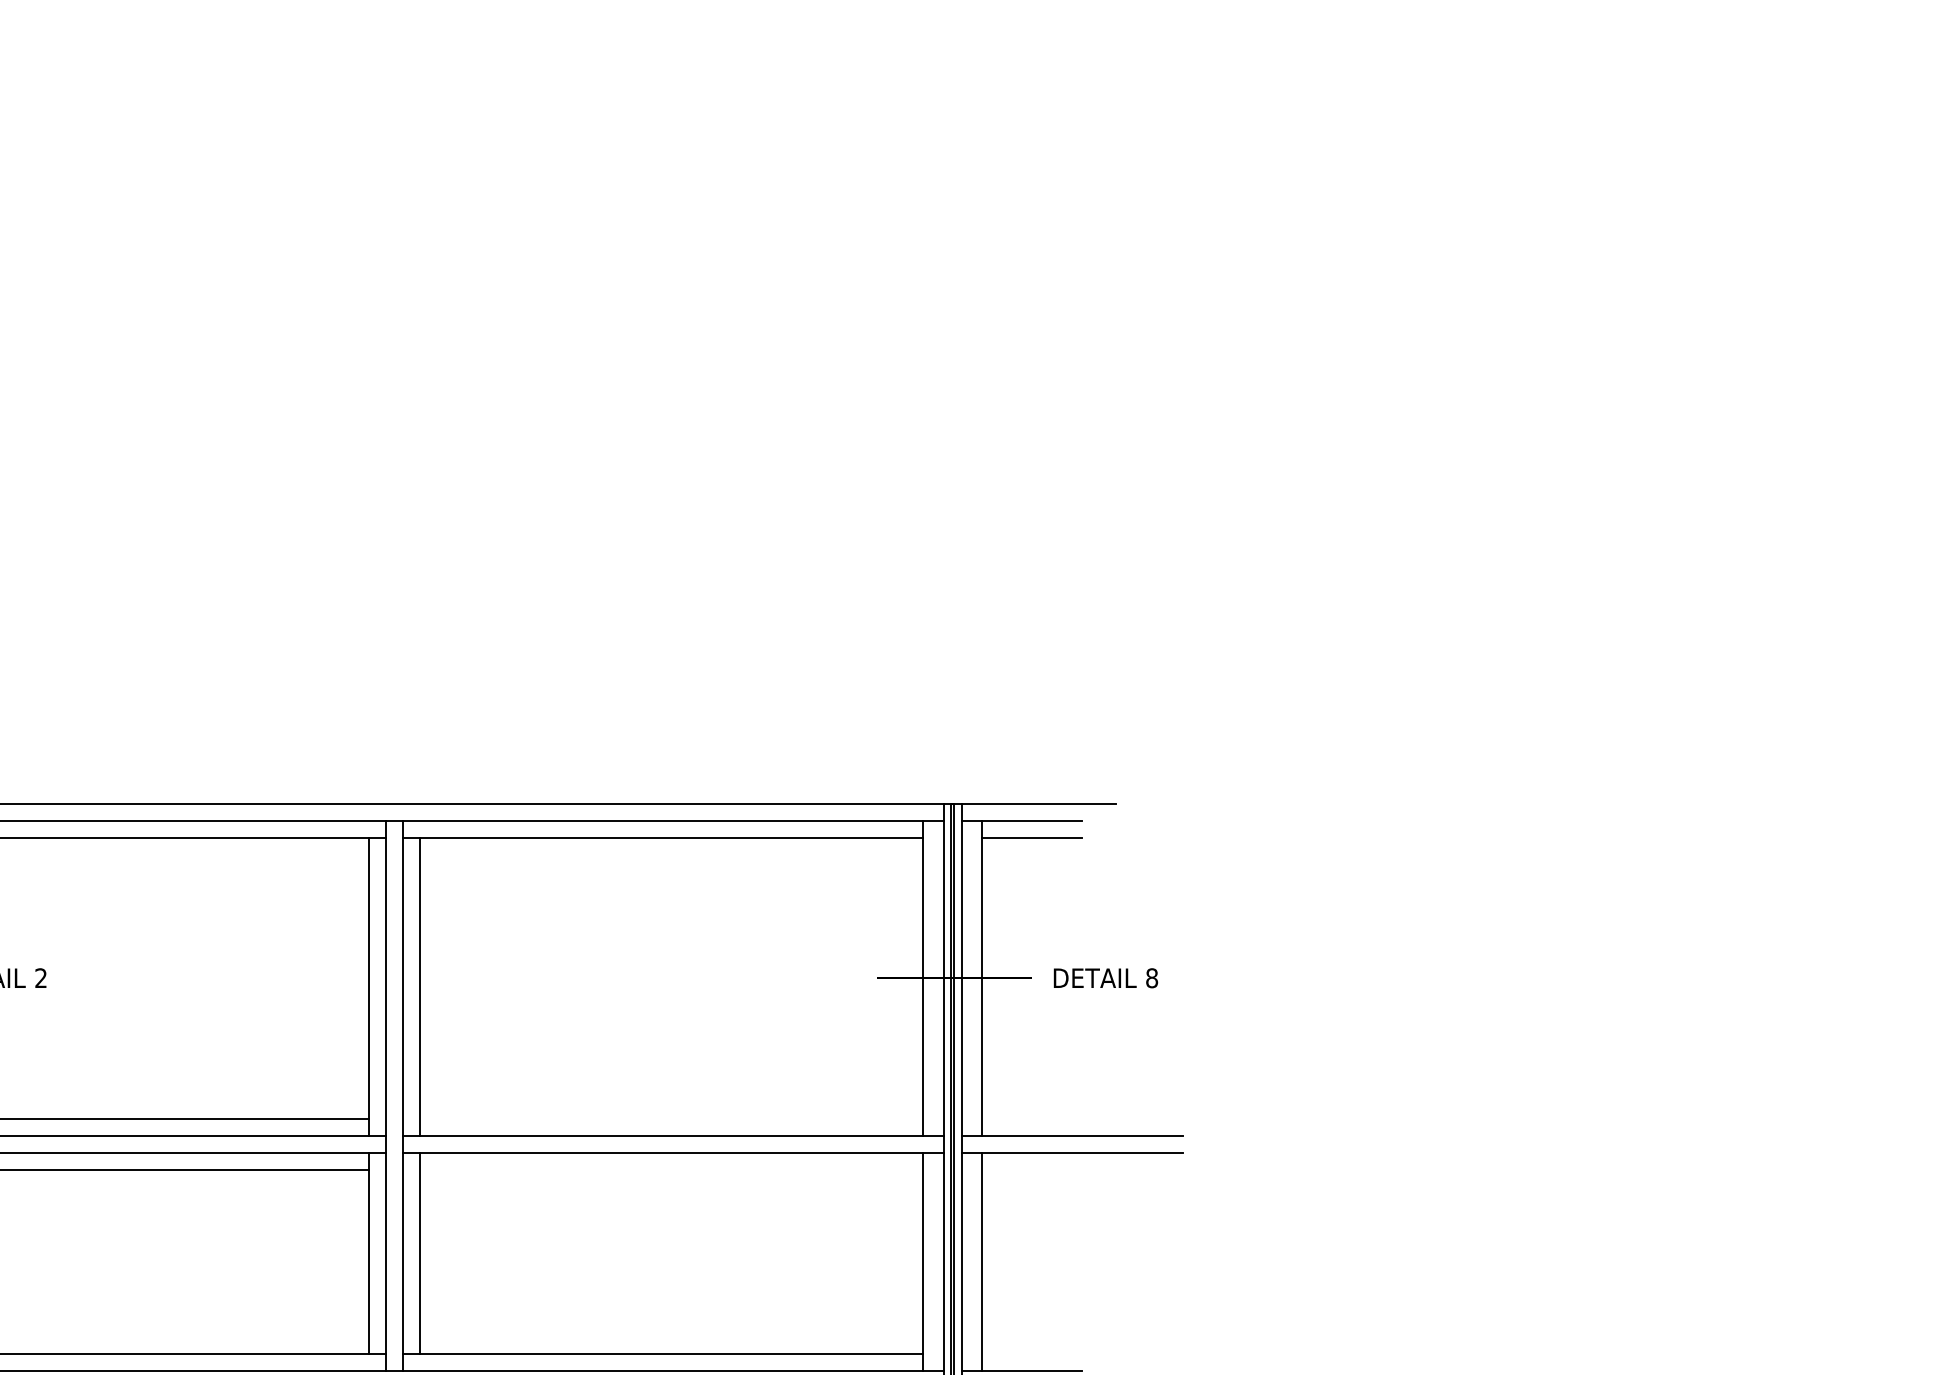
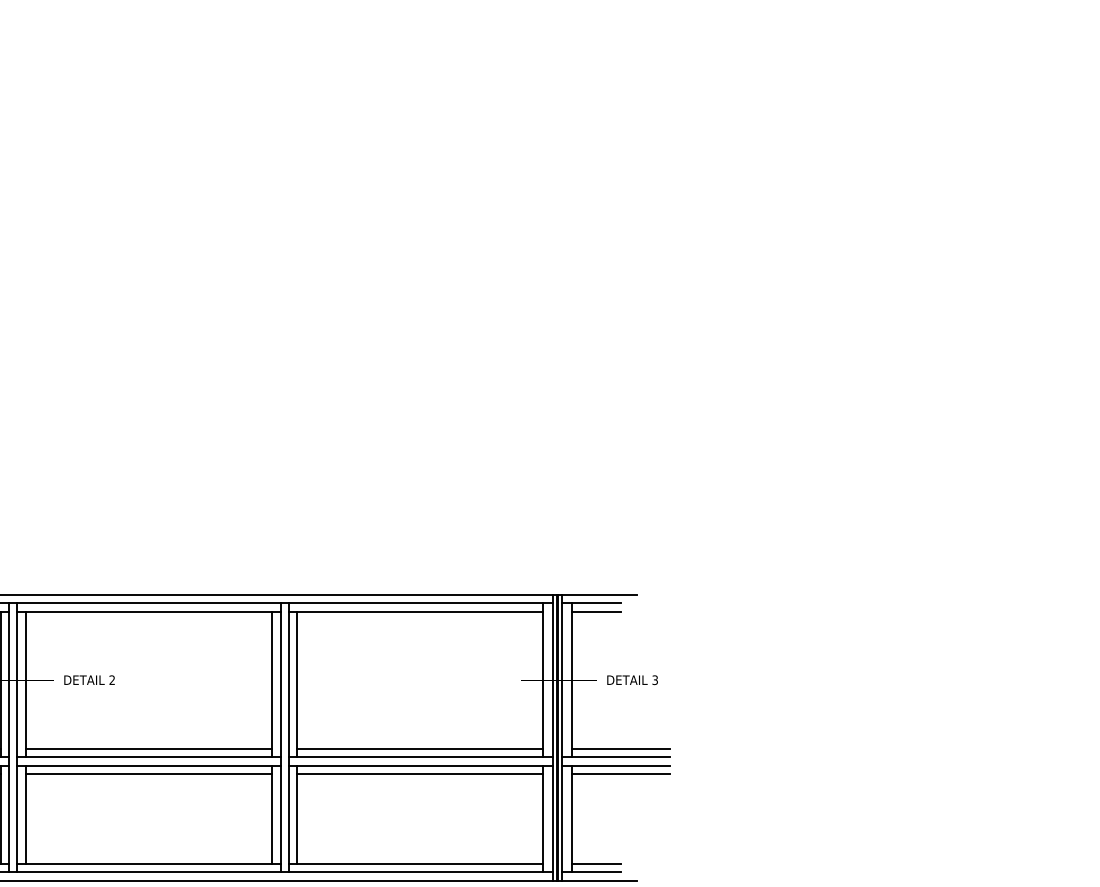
text: (1152, 976) -> (655, 679), 8 -> 3
line: (671, 1117) -> (420, 748), added
line: (1083, 1117) -> (621, 748), added
line: (671, 1169) -> (420, 773), added
line: (1083, 1169) -> (621, 773), added
line: (1031, 1355) -> (596, 864), added

